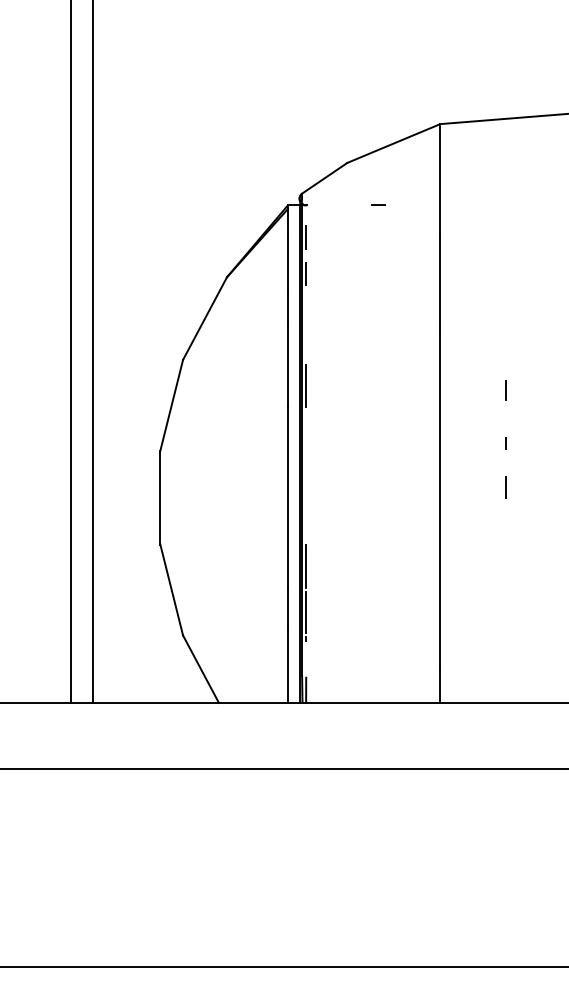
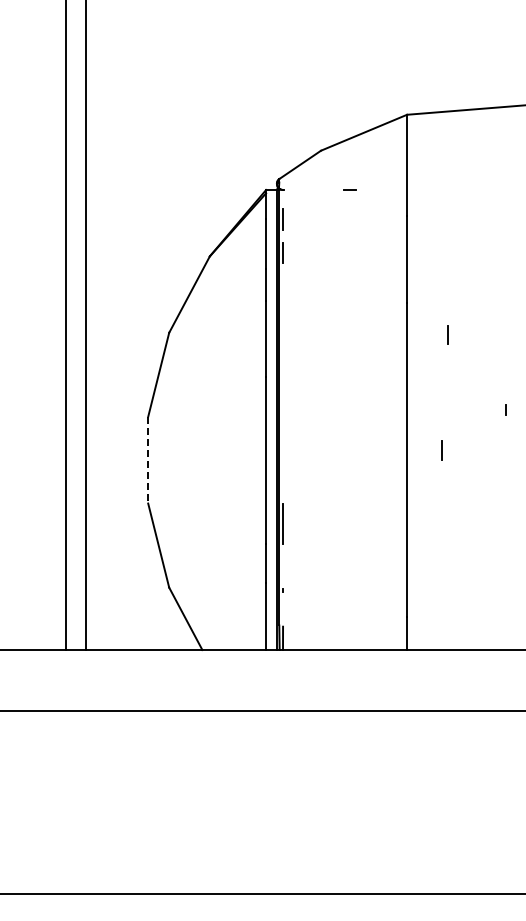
line: (306, 385) -> (283, 356), removed
line: (505, 389) -> (447, 334), moved
line: (505, 442) -> (505, 409), moved
line: (505, 487) -> (441, 450), moved
line: (160, 498) -> (148, 460), solid -> dashed
line: (306, 612) -> (283, 566), removed

